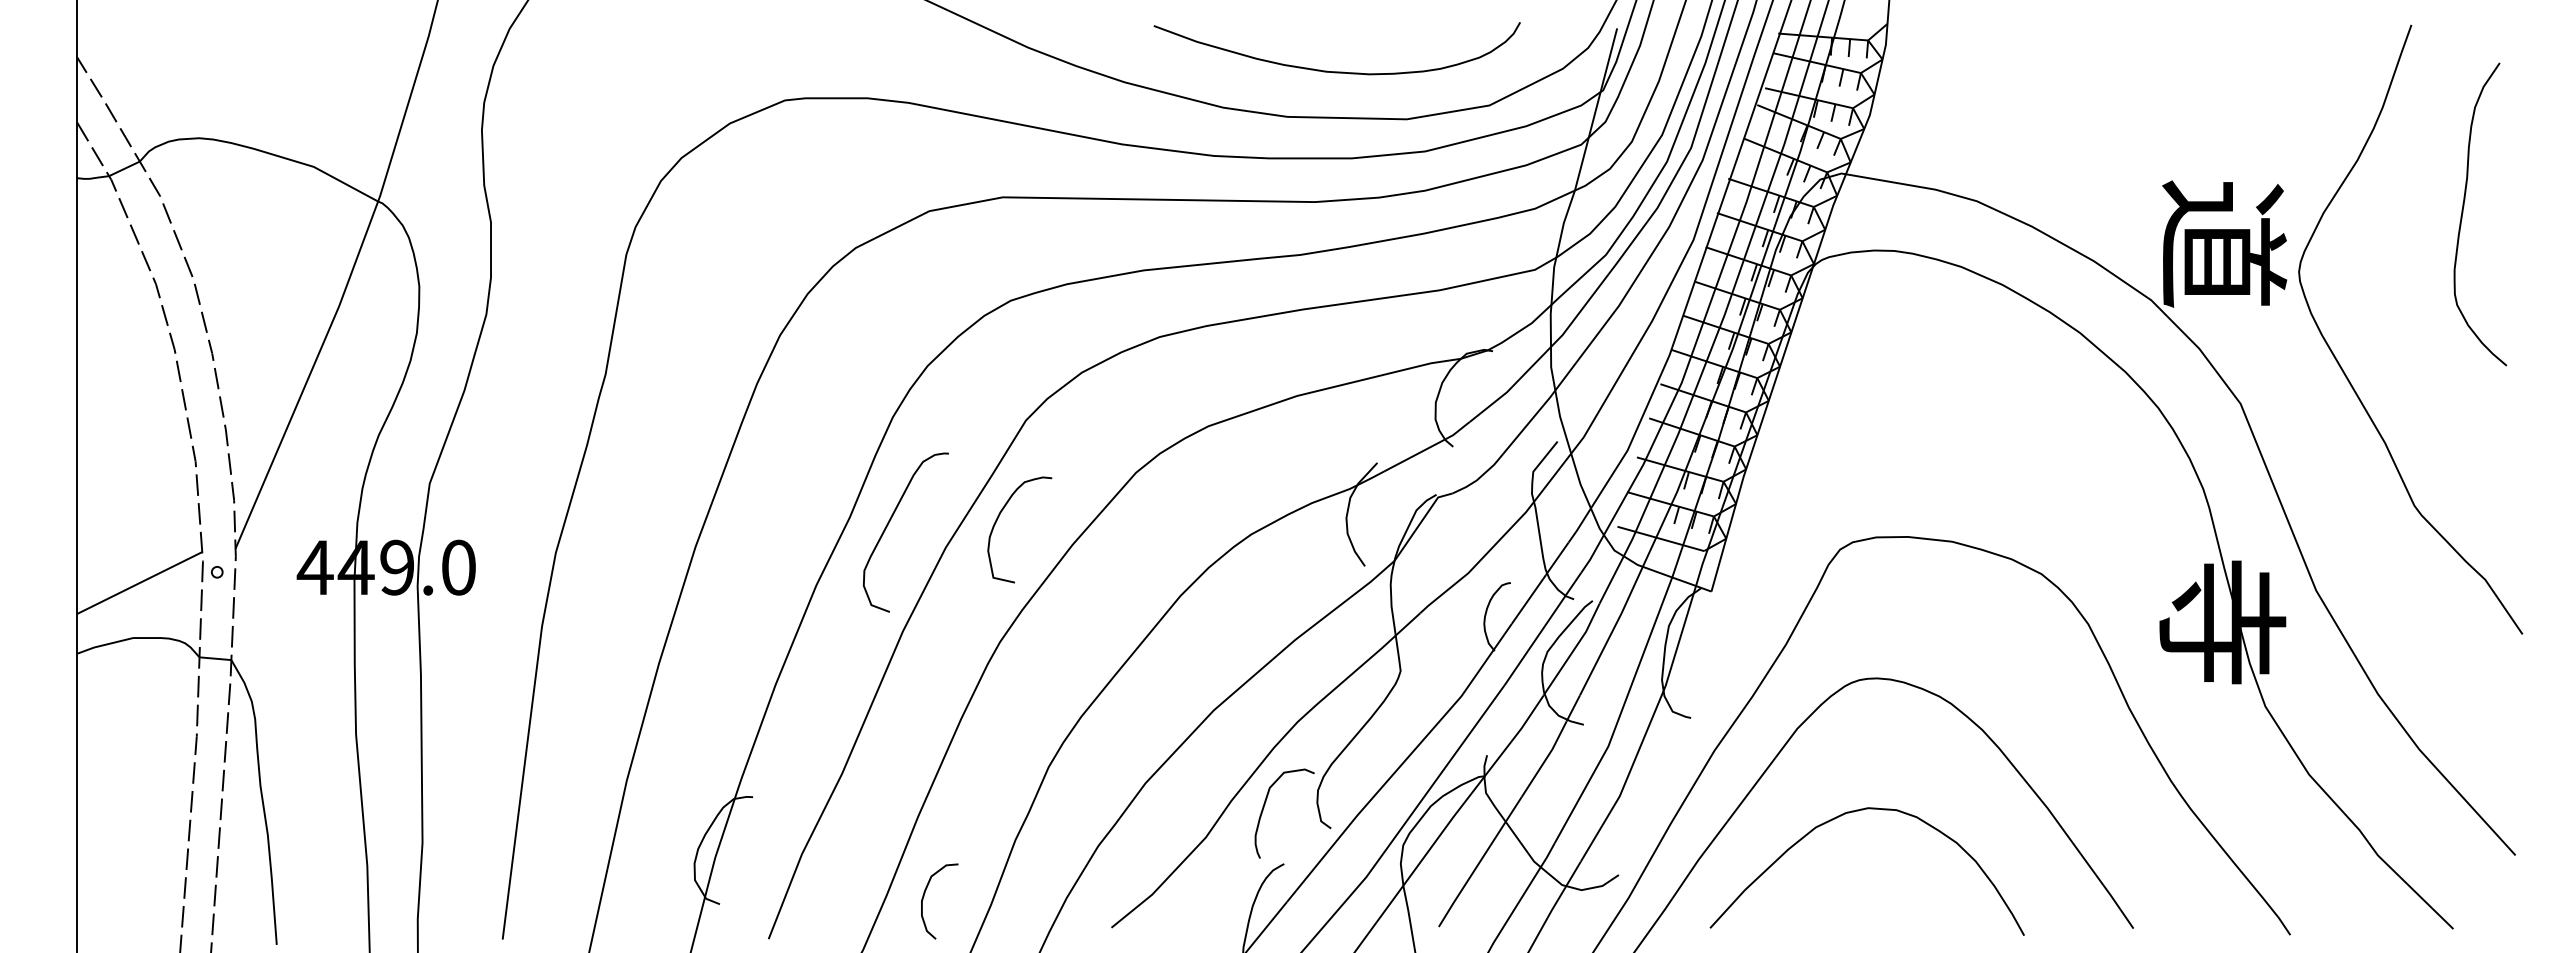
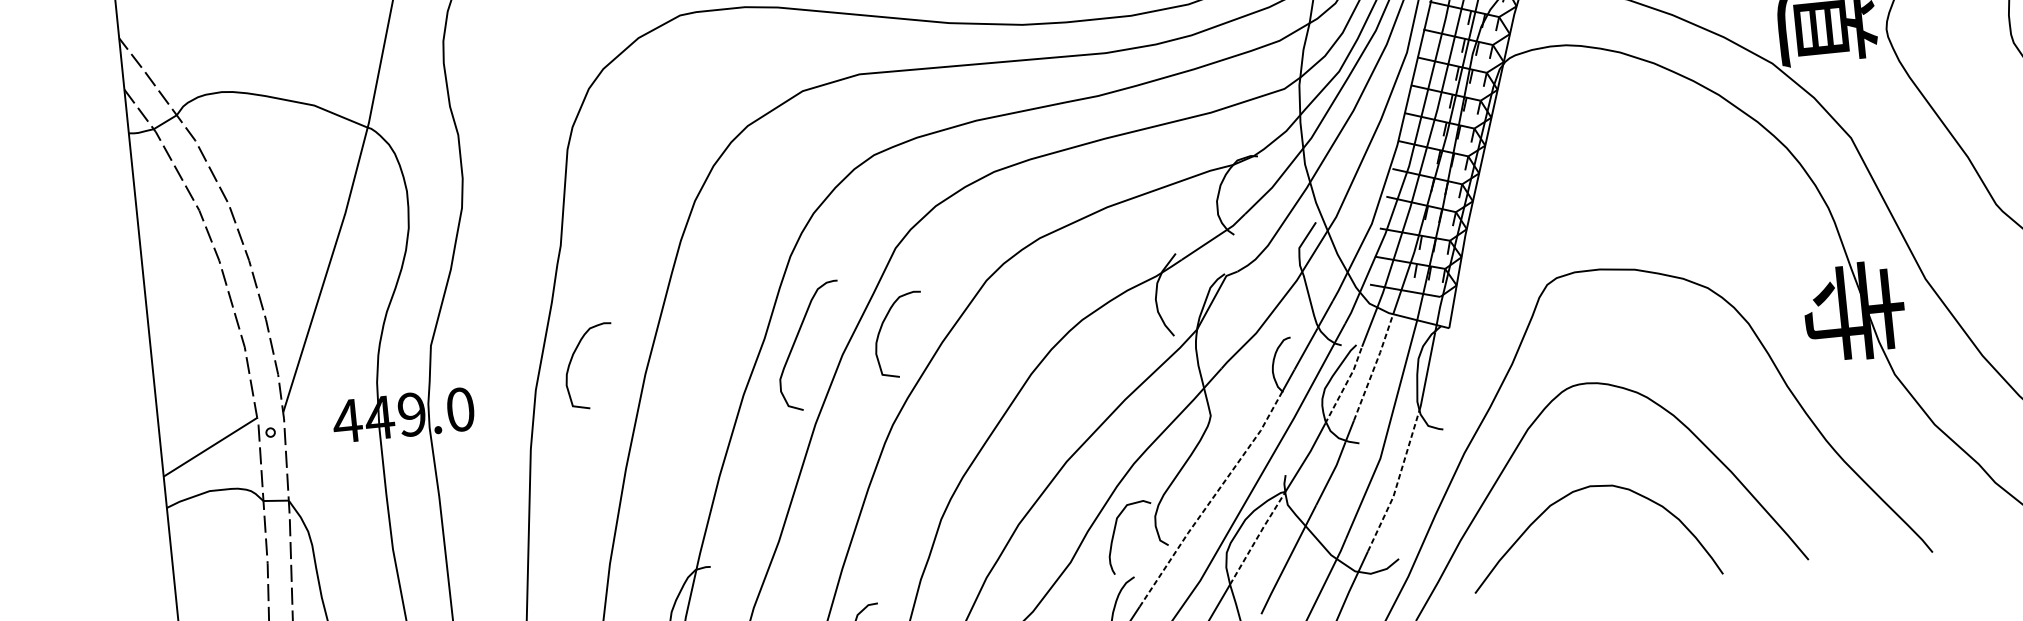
curve: (605, 518) -> (572, 359), added
line: (1612, 630) -> (1374, 366), solid -> dashed
line: (1573, 650) -> (1345, 385), solid -> dashed
line: (1391, 776) -> (1211, 499), solid -> dashed
line: (1627, 778) -> (1398, 482), solid -> dashed
line: (1444, 829) -> (1257, 537), solid -> dashed

